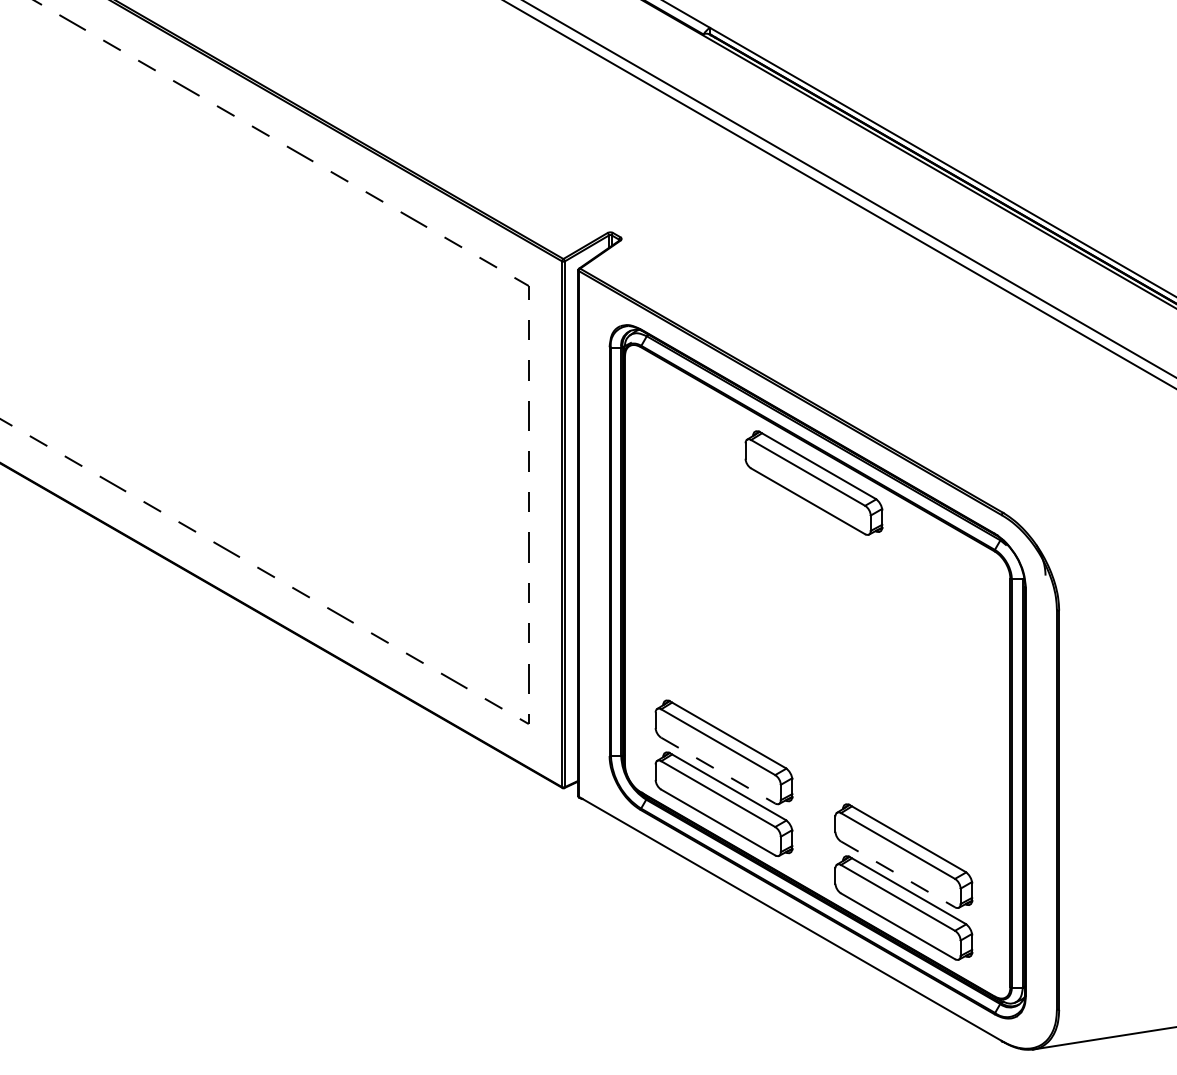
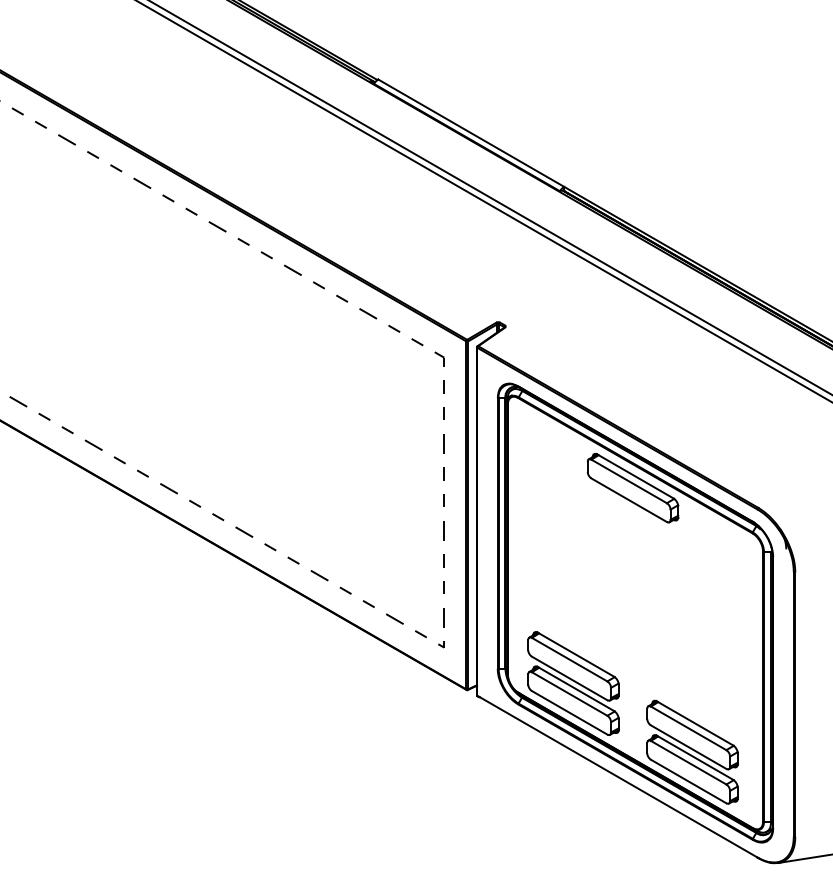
line: (717, 770) -> (569, 678), dashed -> solid
line: (897, 874) -> (688, 747), dashed -> solid

